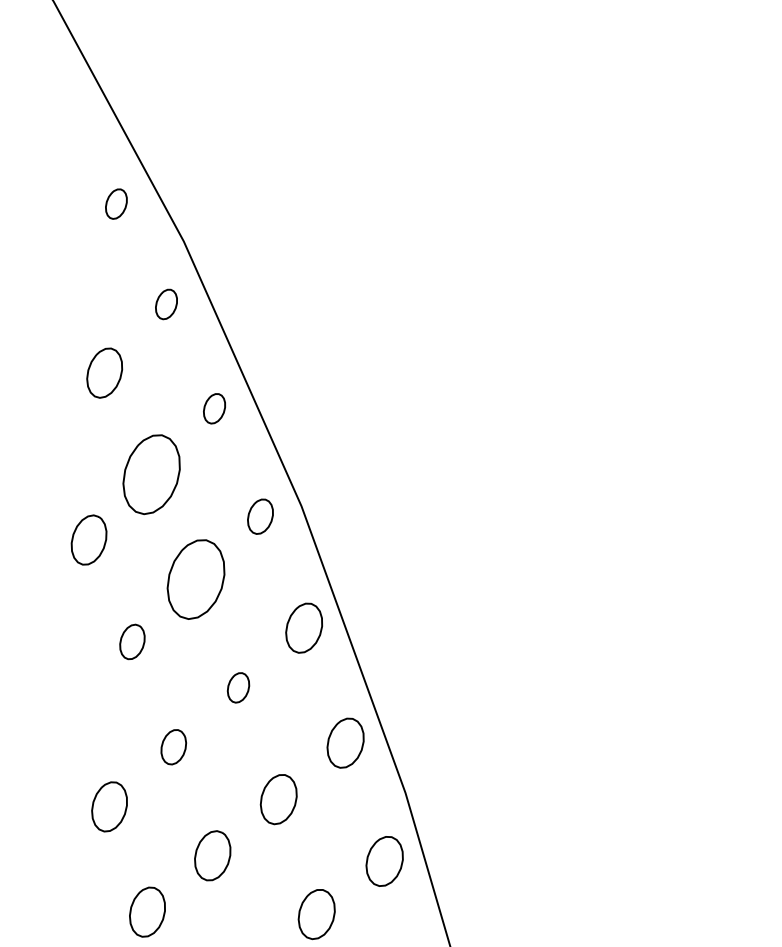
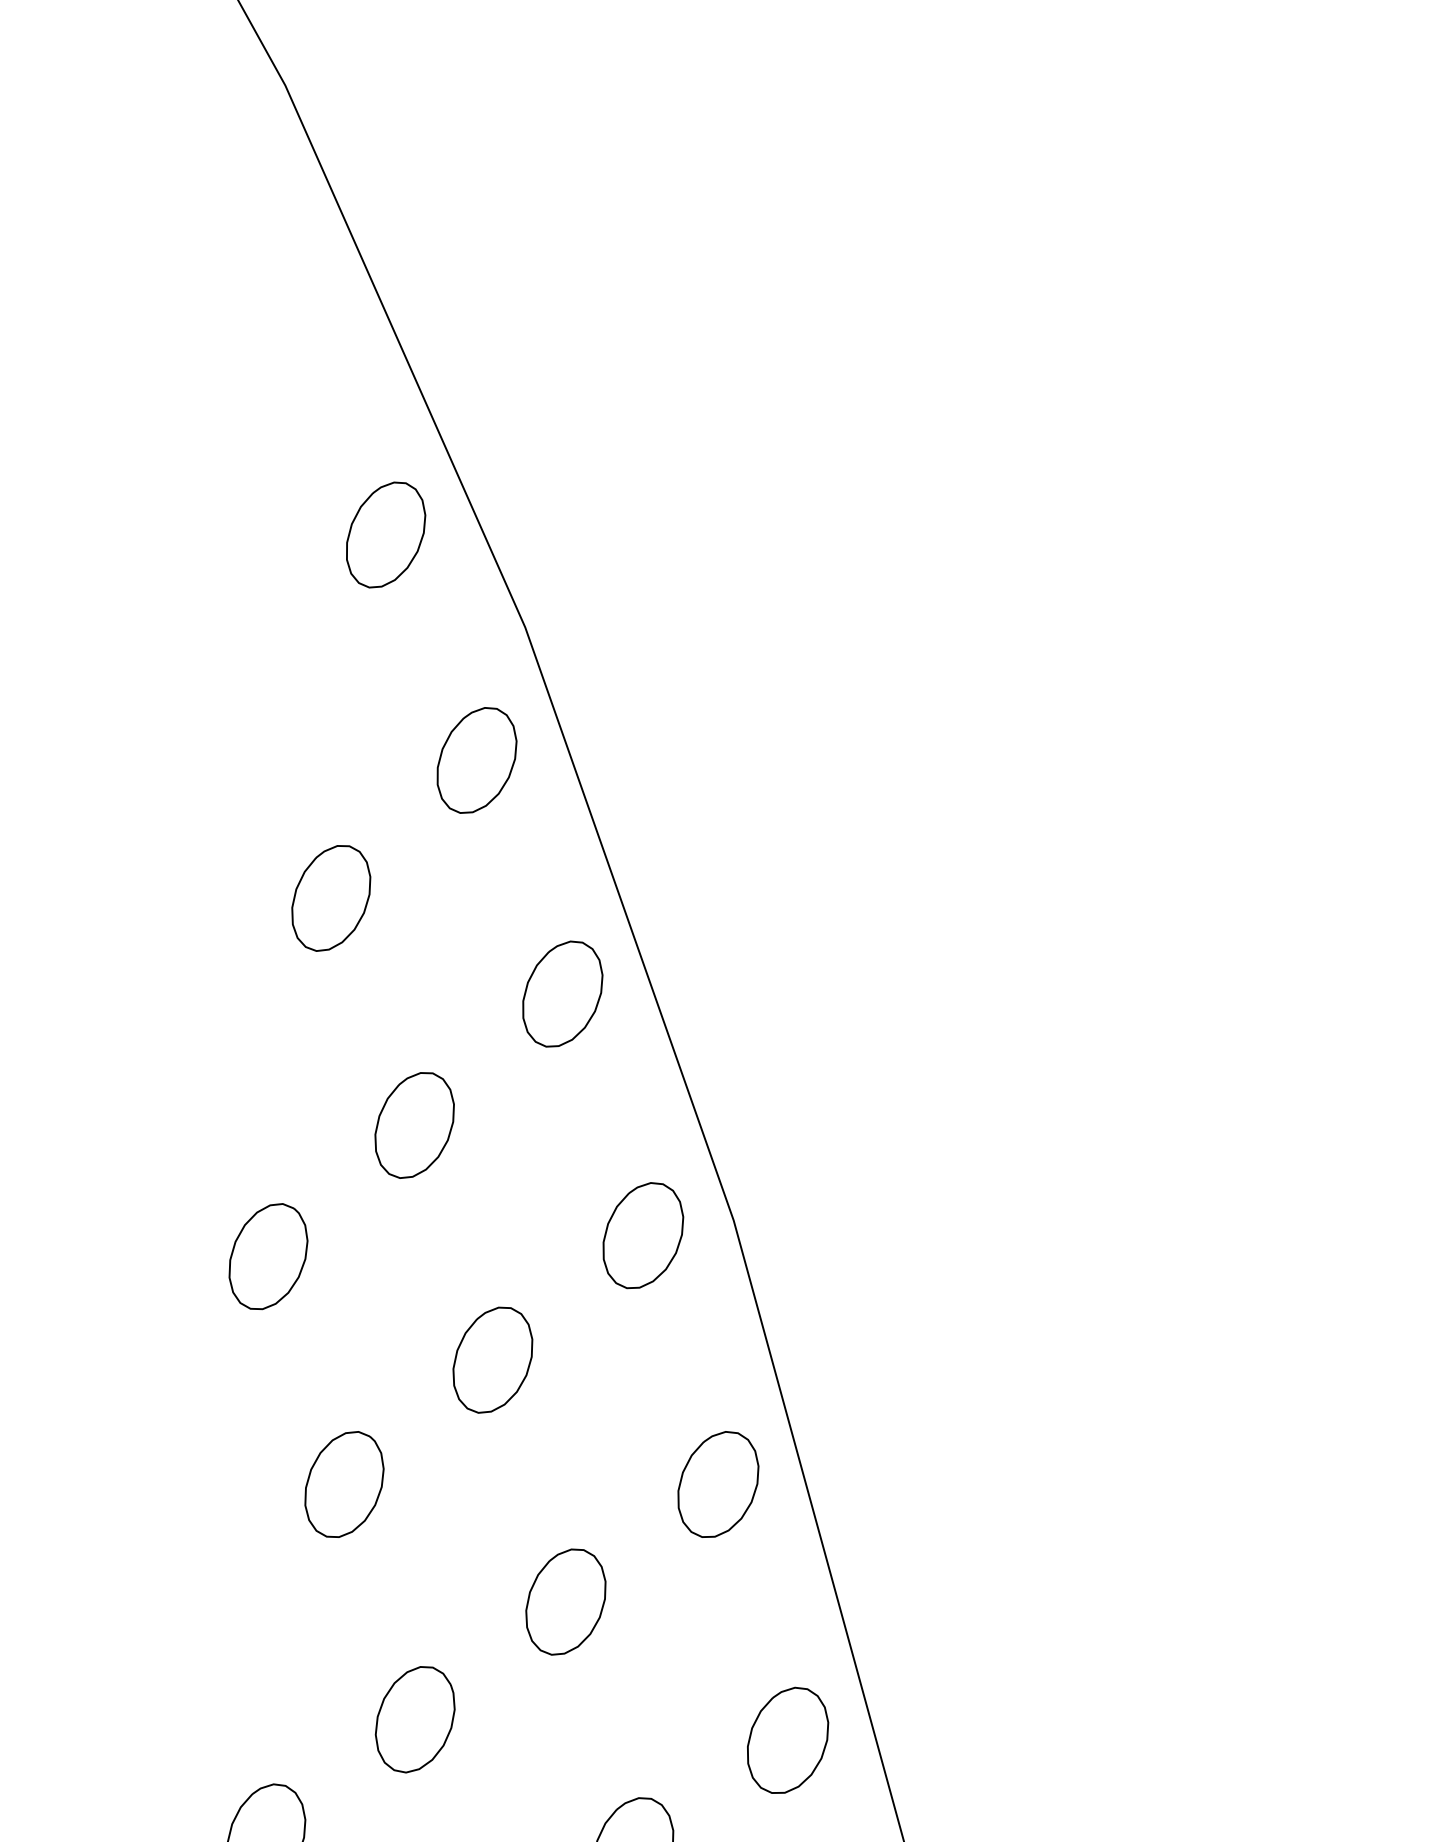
part: (116, 203) -> (386, 533), size x1.67
part: (166, 304) -> (476, 760), size x1.67
part: (214, 408) -> (562, 993), size x1.67
part: (150, 473) -> (412, 1123), size x0.62
part: (260, 516) -> (643, 1235), size x1.43
part: (195, 578) -> (491, 1358), size x0.62
part: (132, 641) -> (344, 1483), size x1.43
part: (238, 687) -> (565, 1601), size x1.67
part: (173, 746) -> (415, 1717), size x1.43

